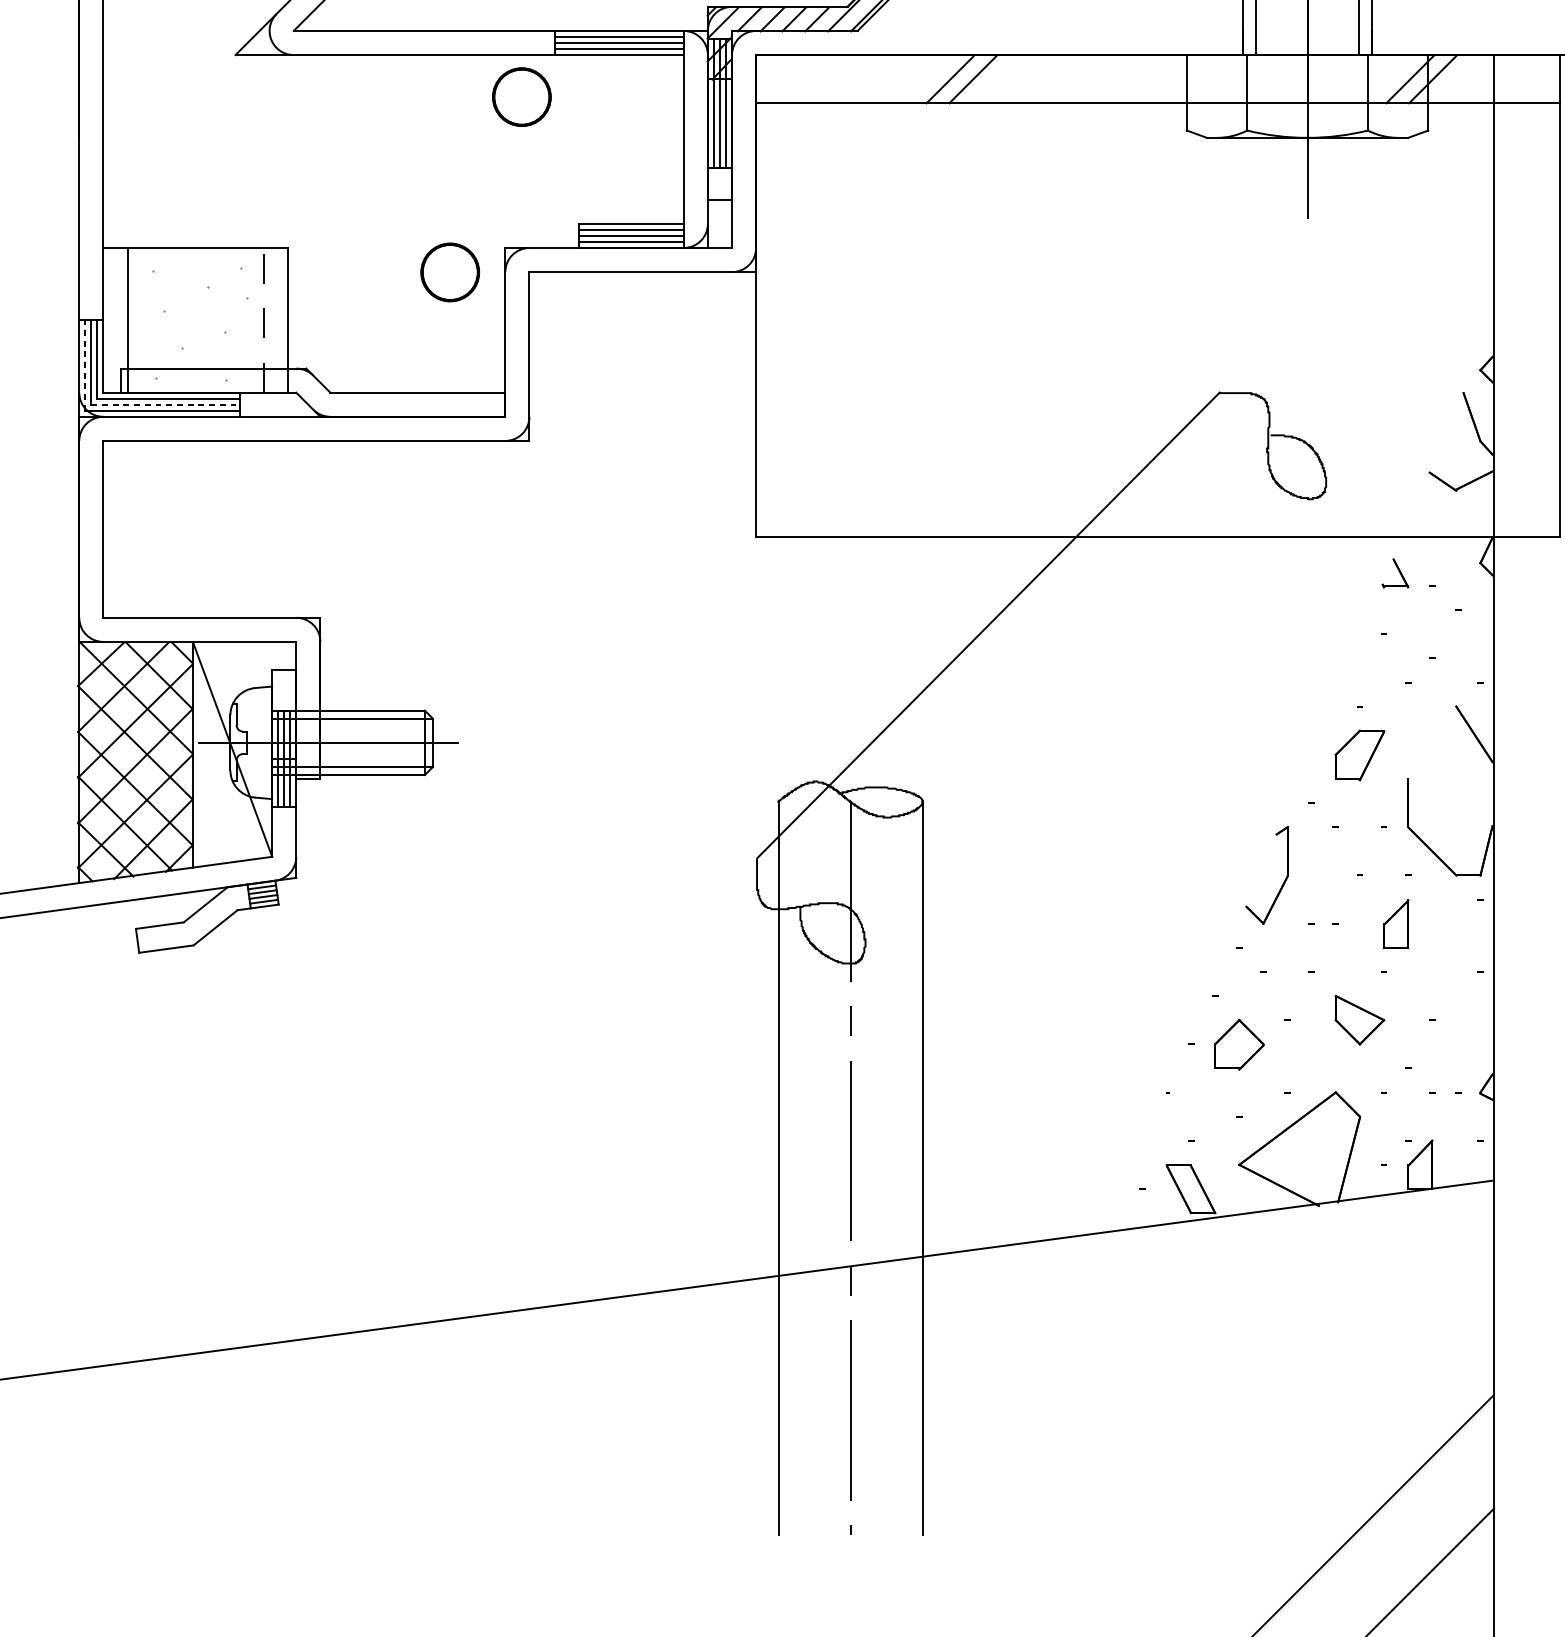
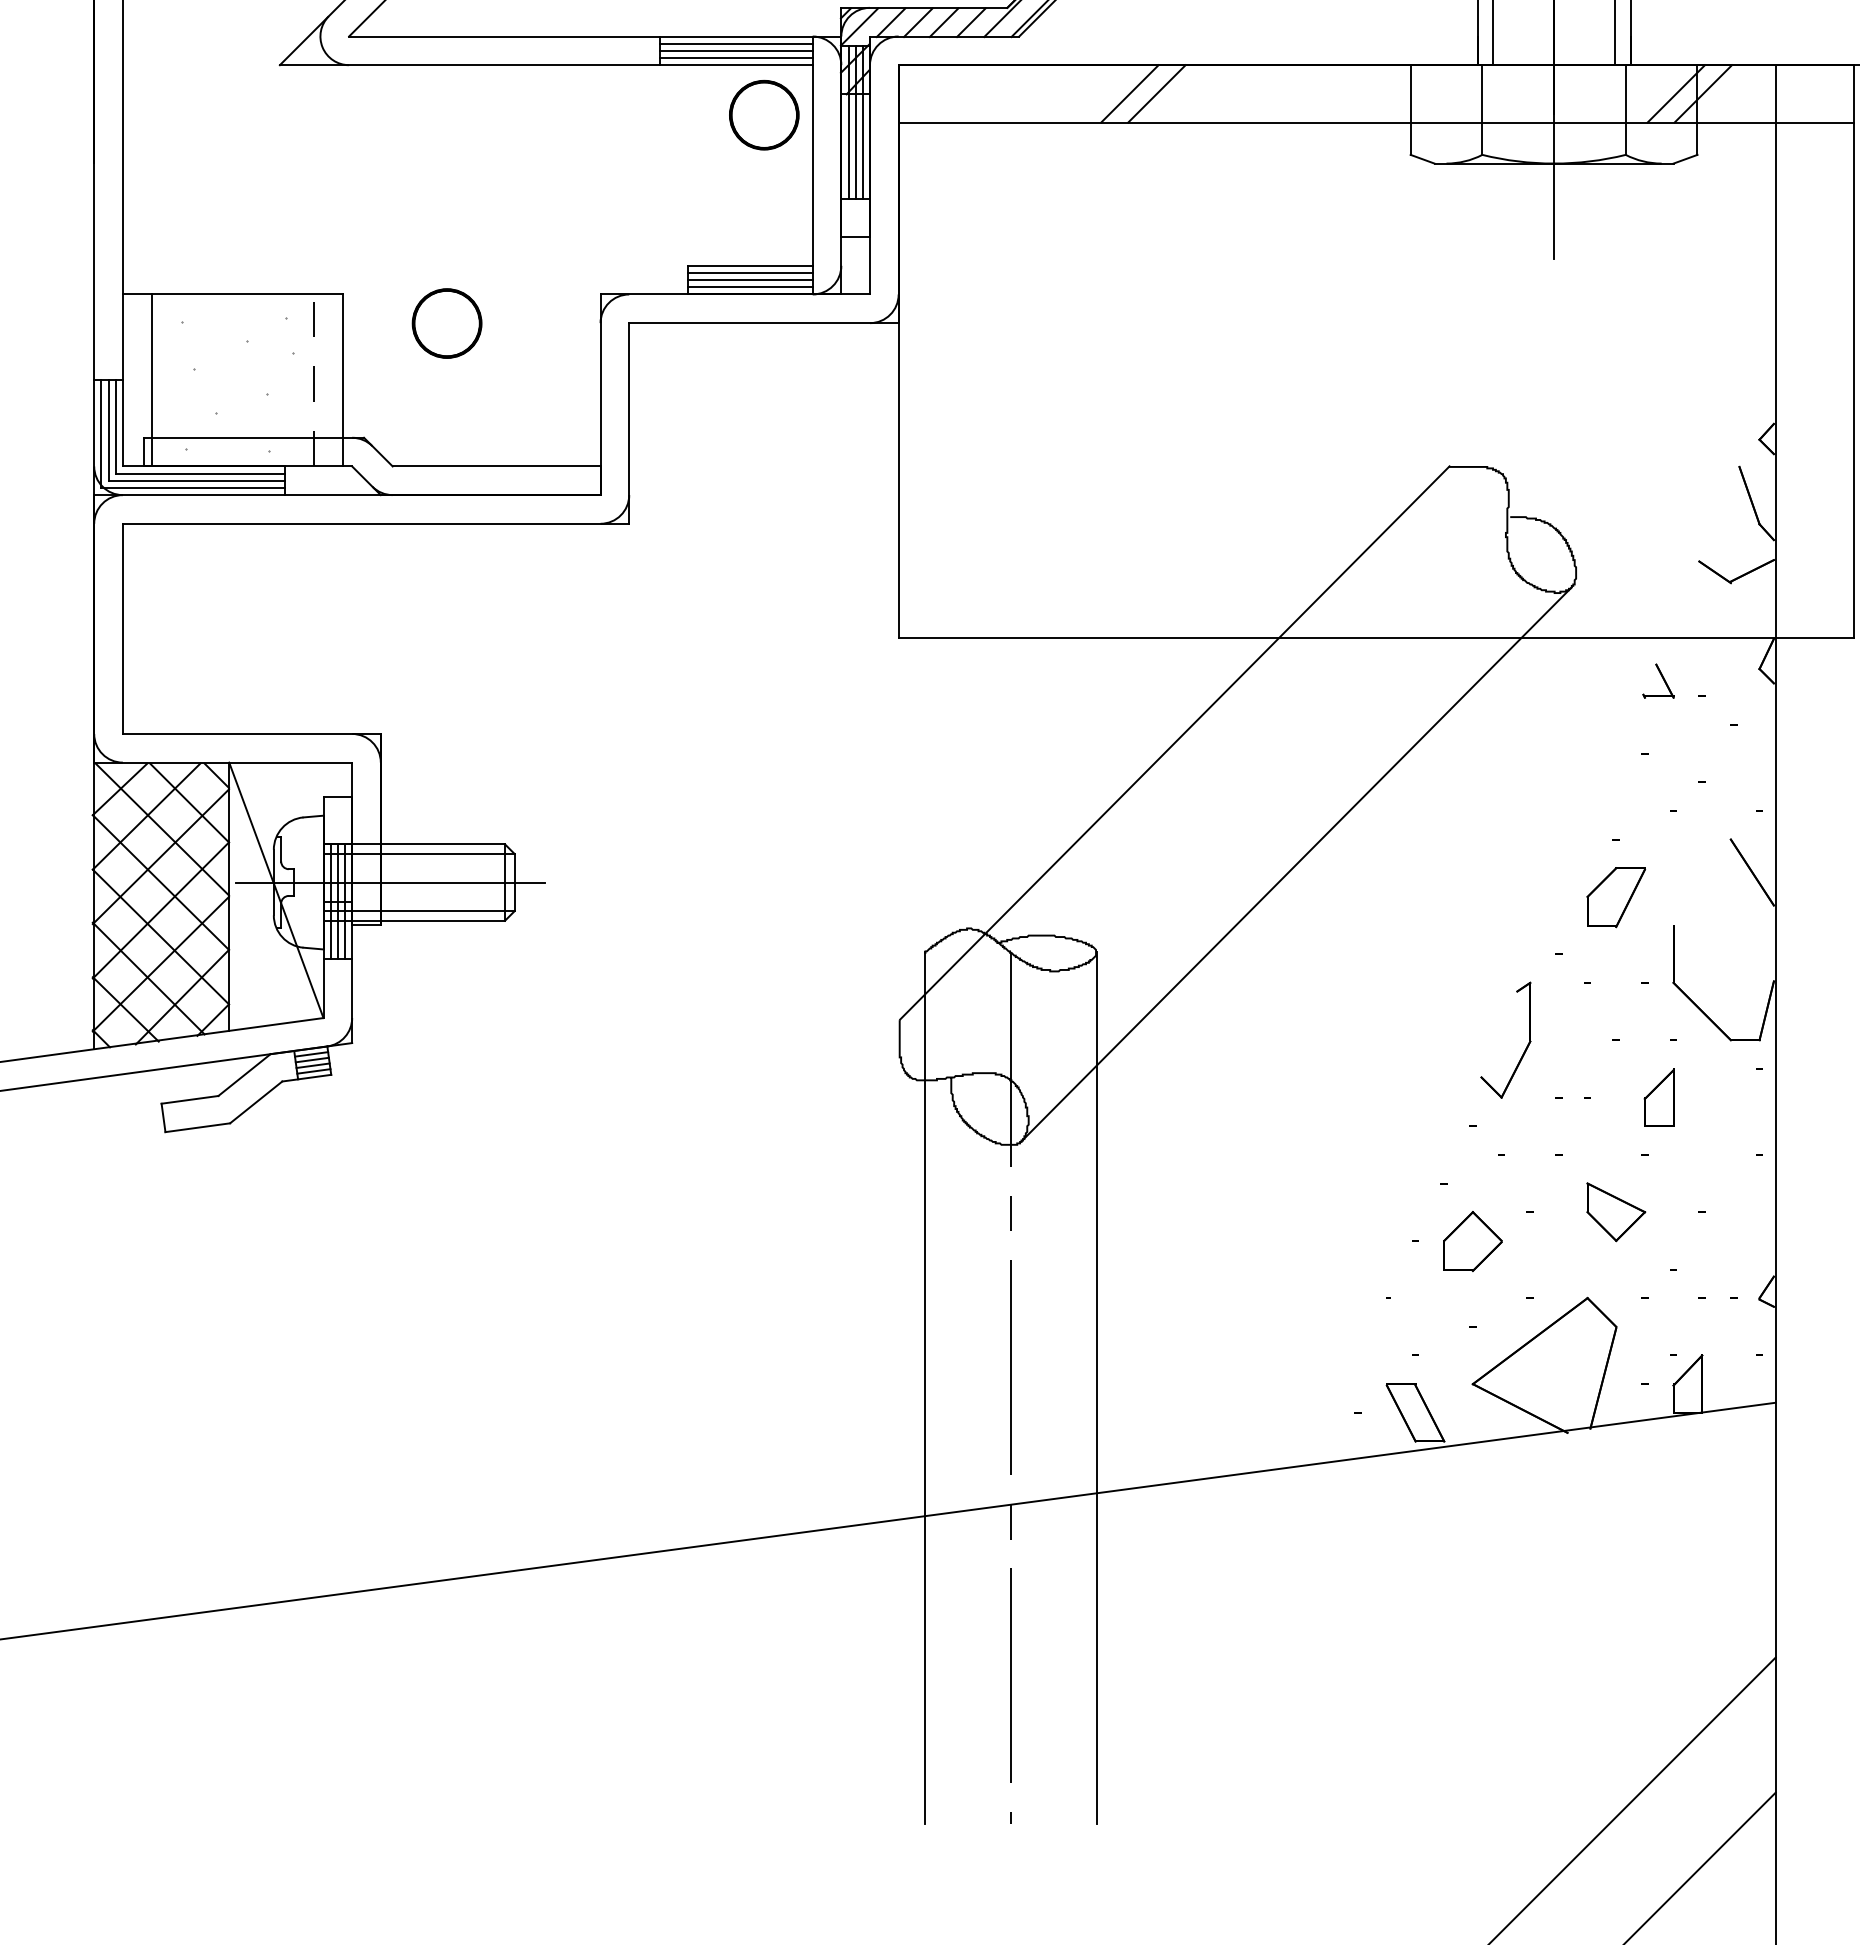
part: (522, 96) -> (764, 114), moved
part: (449, 272) -> (446, 323), moved
line: (85, 365) -> (101, 434), dashed -> solid
line: (166, 404) -> (197, 480), dashed -> solid
line: (1090, 726) -> (1296, 863), added

